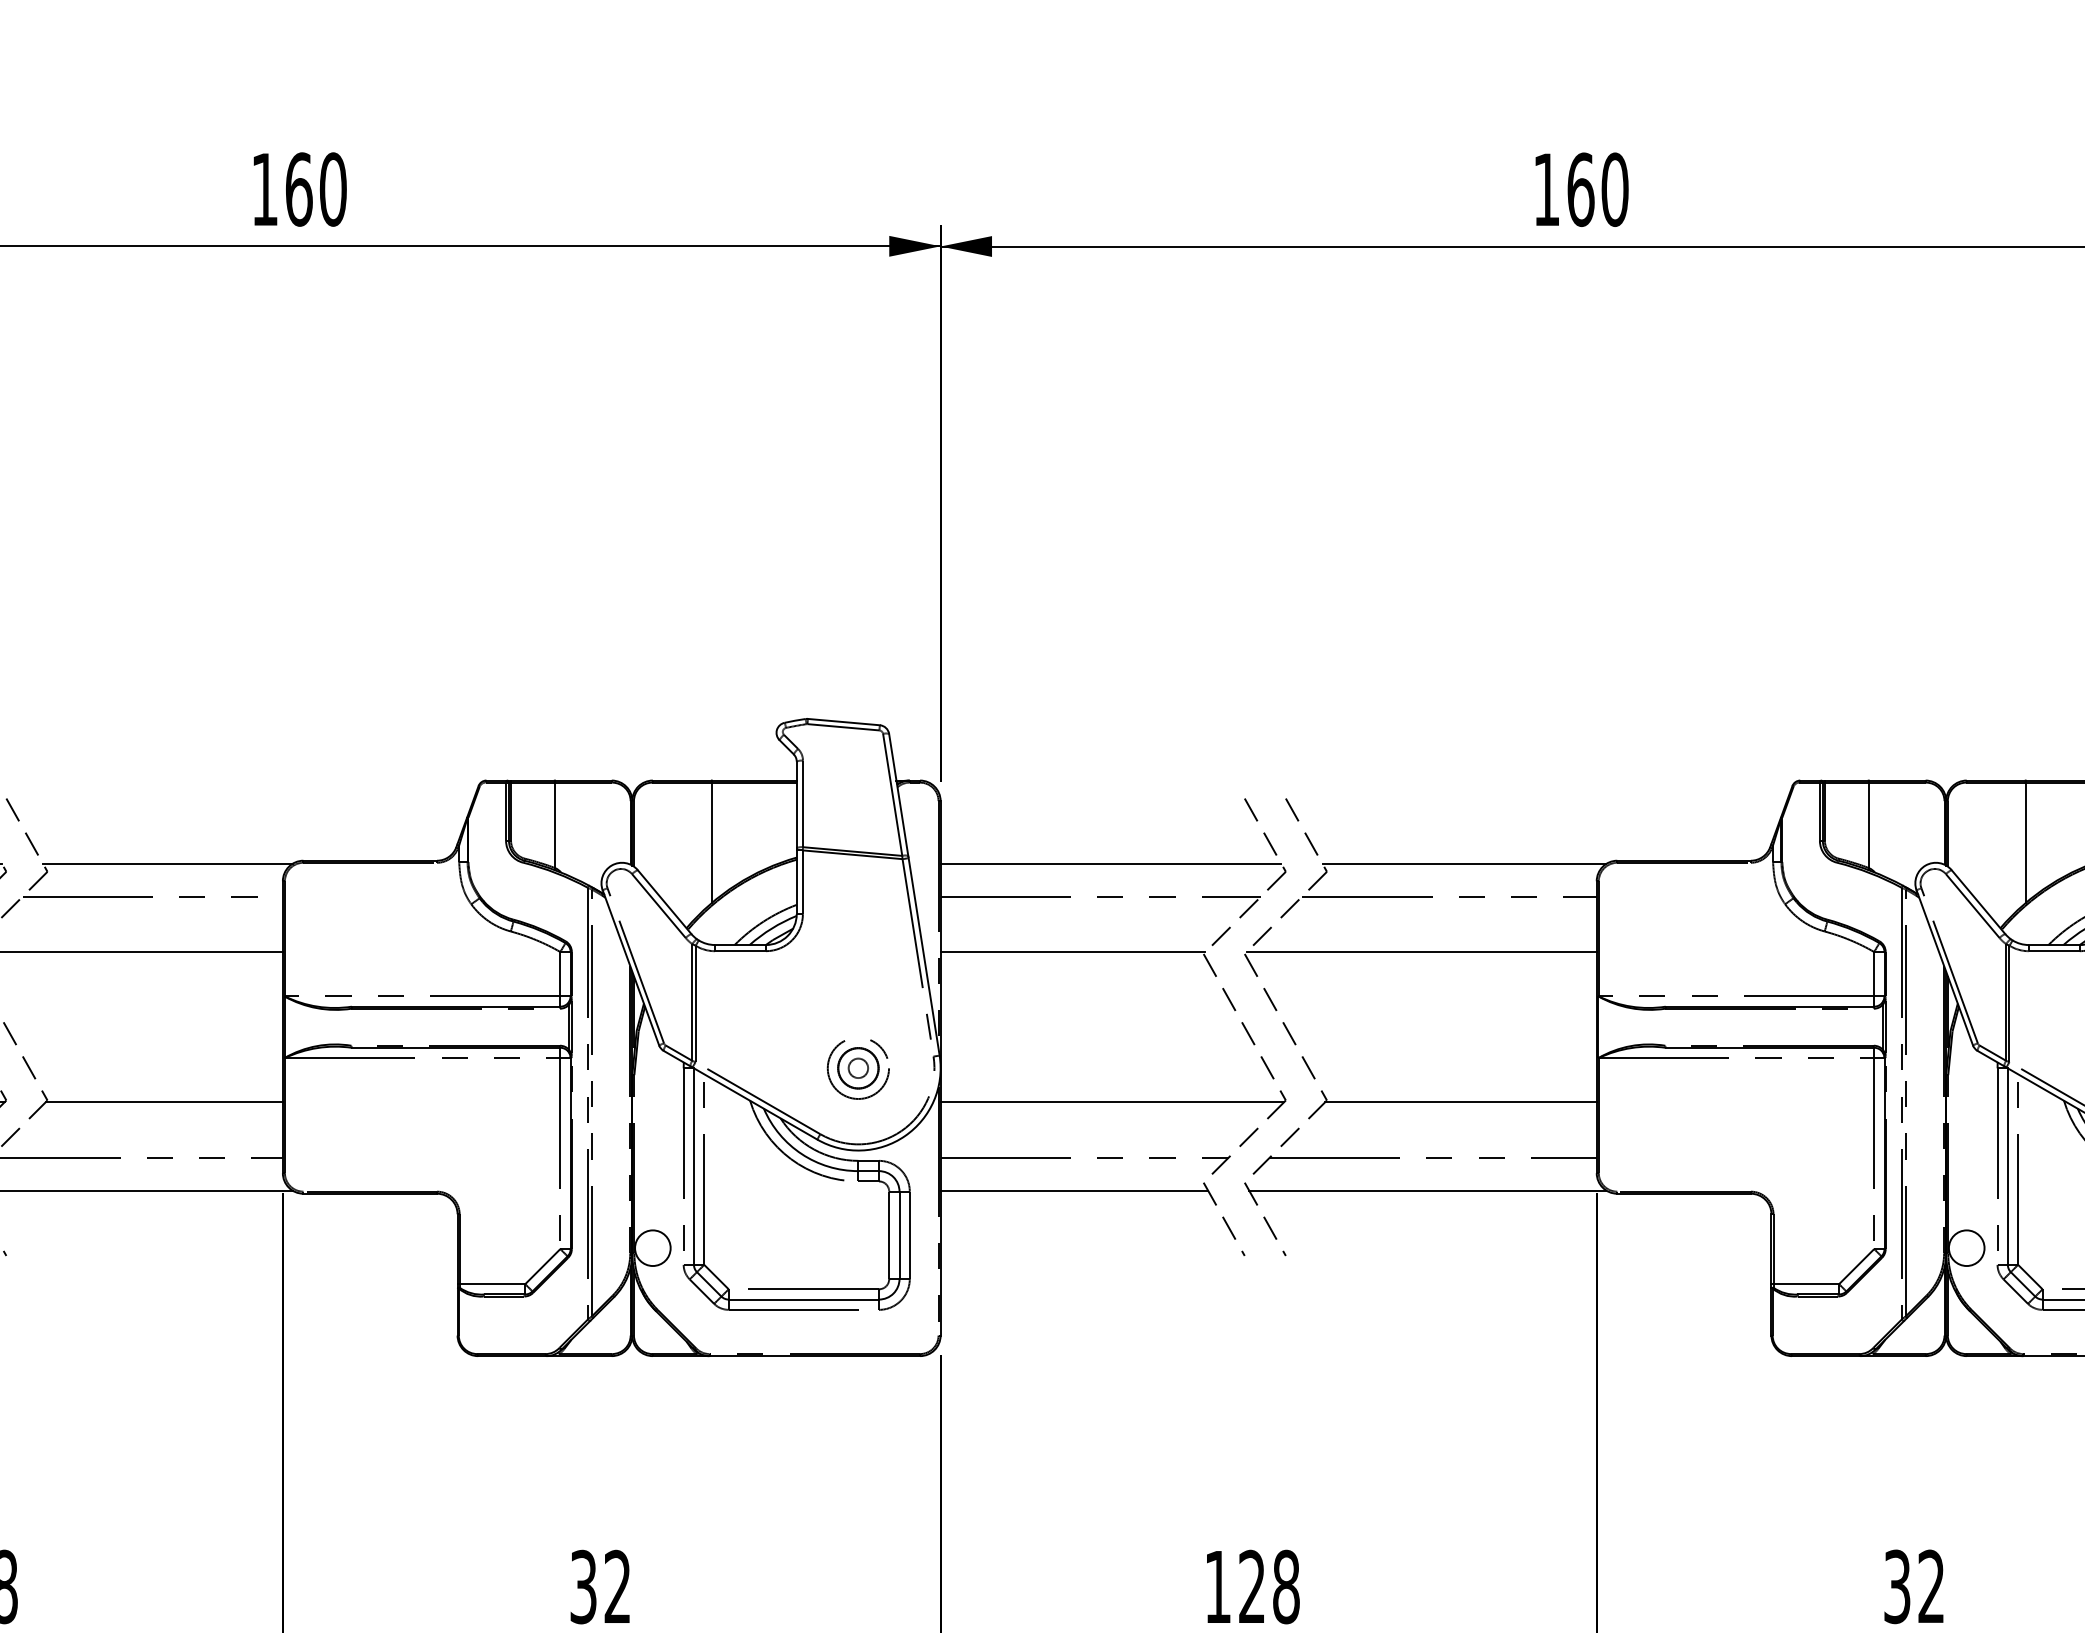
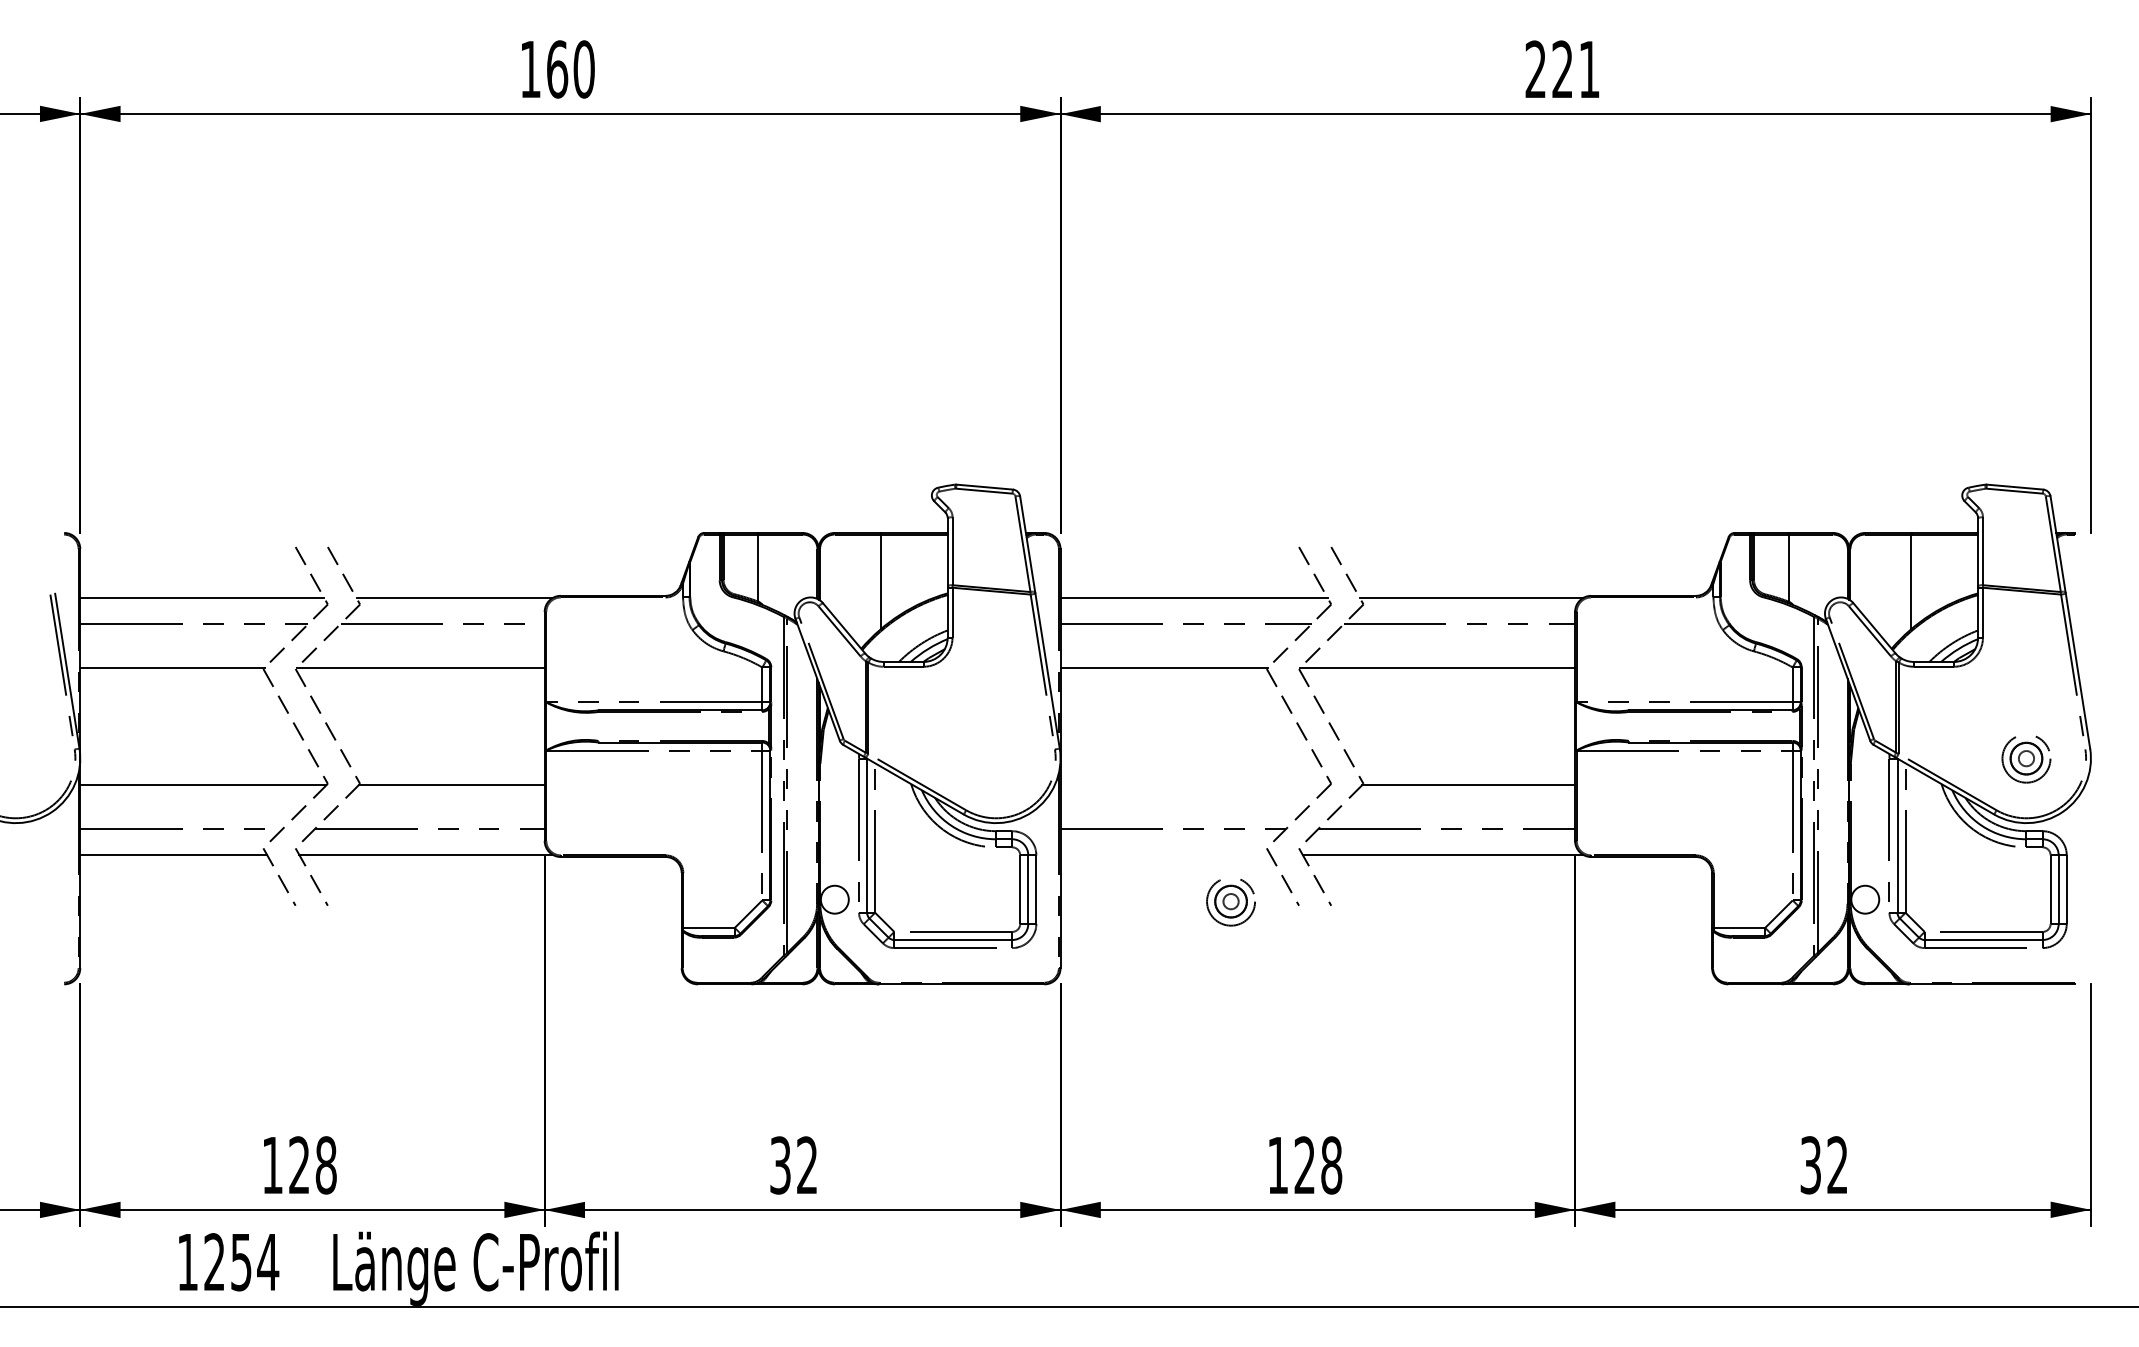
text: (1580, 189) -> (1562, 69), 160 -> 221
part: (857, 1069) -> (1230, 902), moved
line: (1111, 1102) -> (1194, 785), removed
line: (1074, 1190) -> (1165, 854), removed

